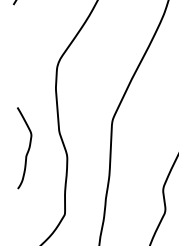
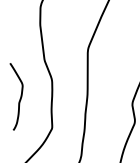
curve: (27, 150) -> (19, 98), moved

